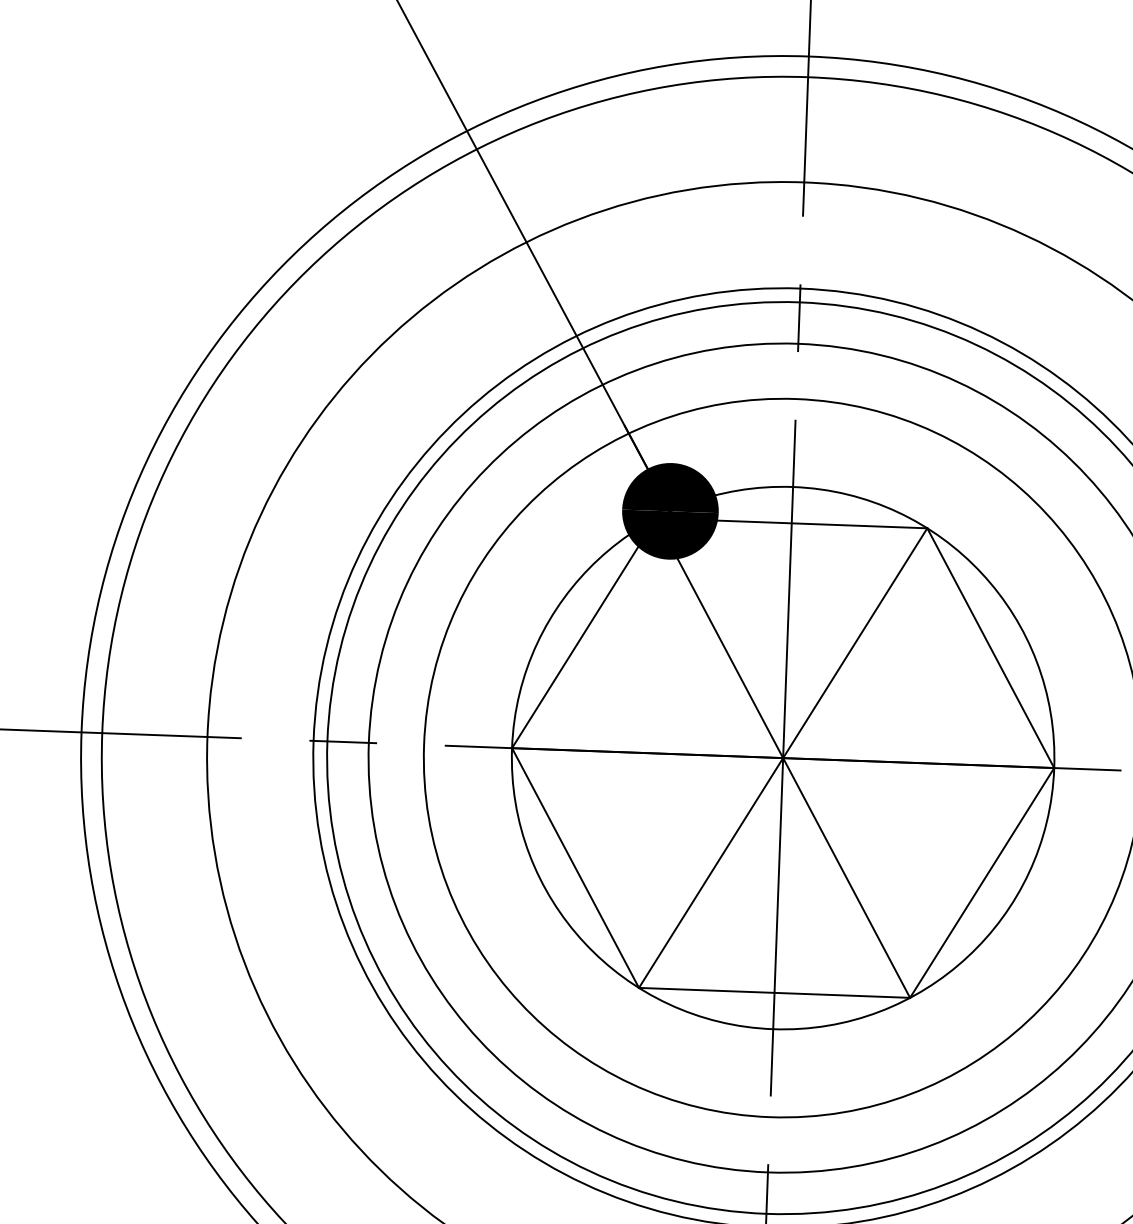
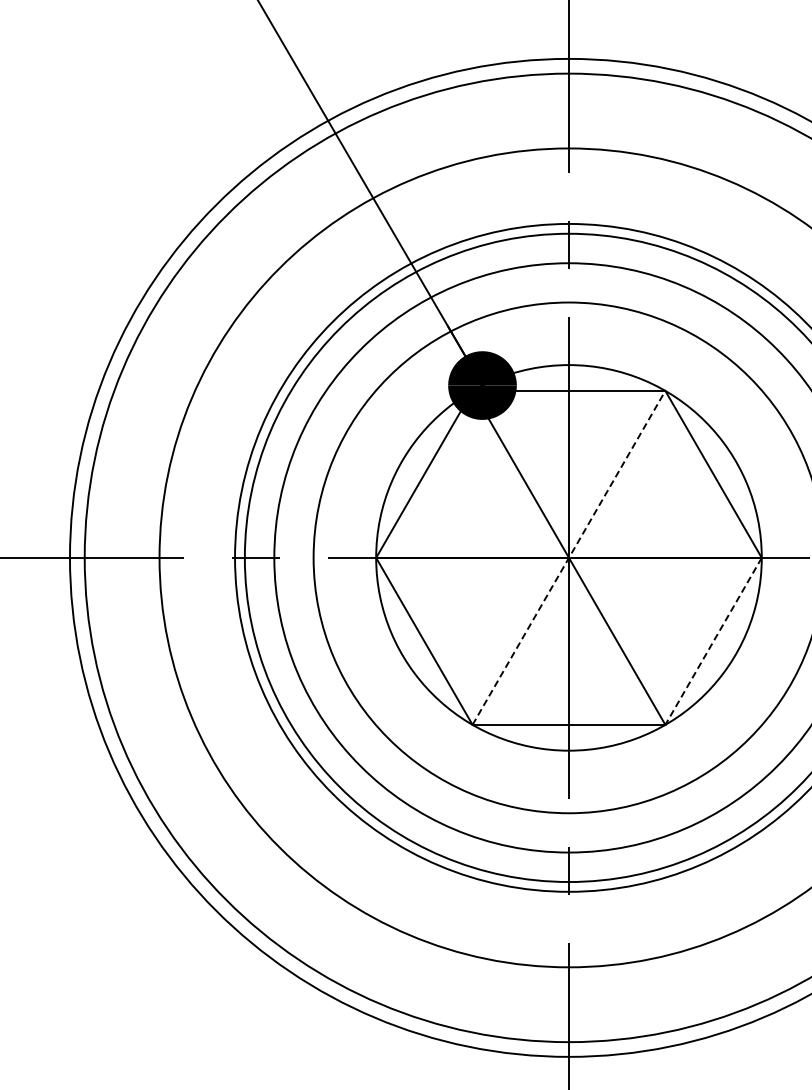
line: (782, 757) -> (568, 557), solid -> dashed
line: (982, 883) -> (713, 641), solid -> dashed

